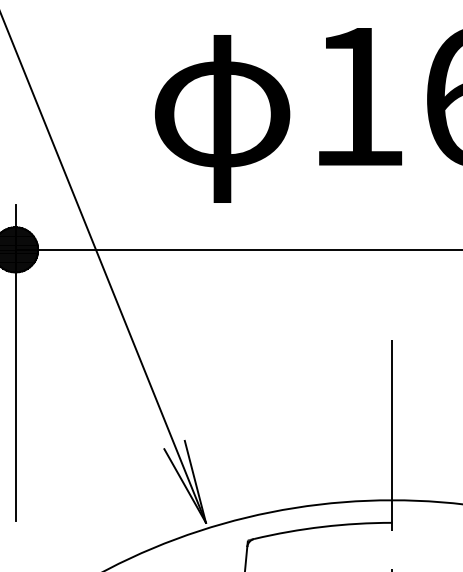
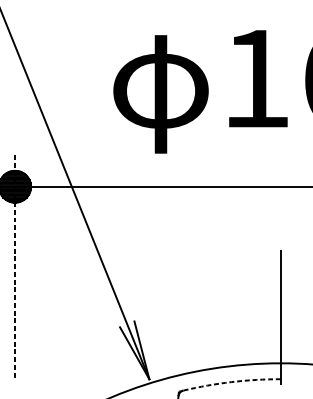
line: (15, 362) -> (15, 266), solid -> dashed
arc: (322, 526) -> (231, 381), solid -> dashed

